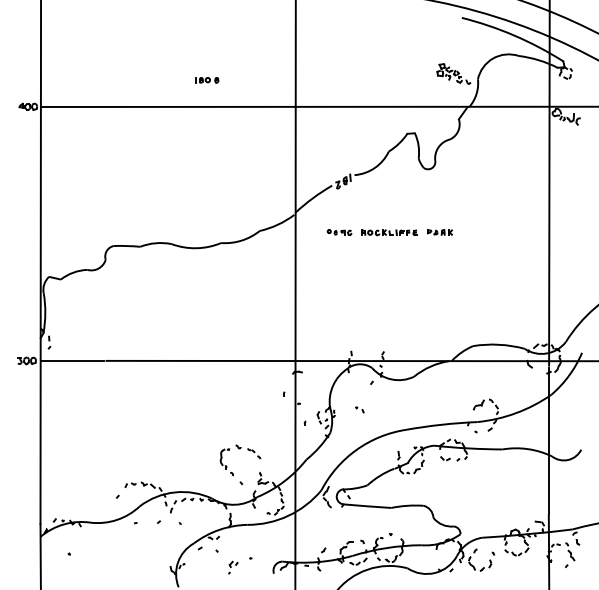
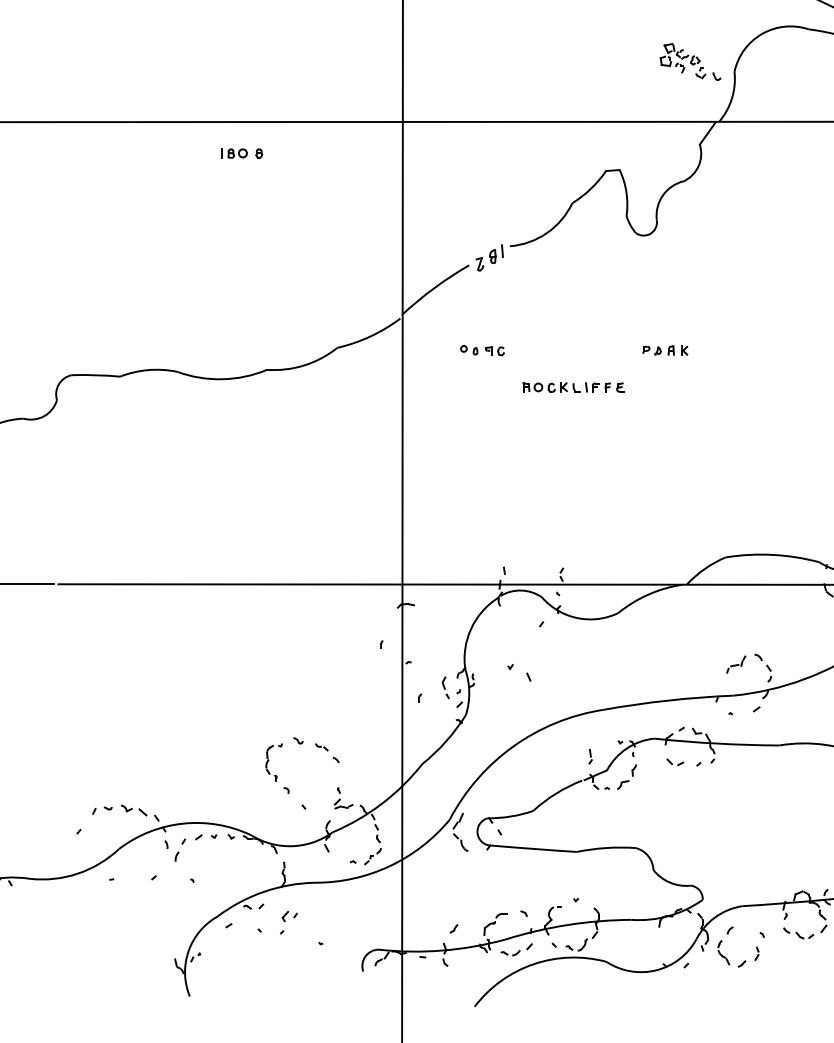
part: (207, 80) -> (242, 154), moved
part: (389, 232) -> (573, 387), moved
part: (359, 409) -> (518, 672), size x1.6
part: (233, 567) -> (289, 922), moved

